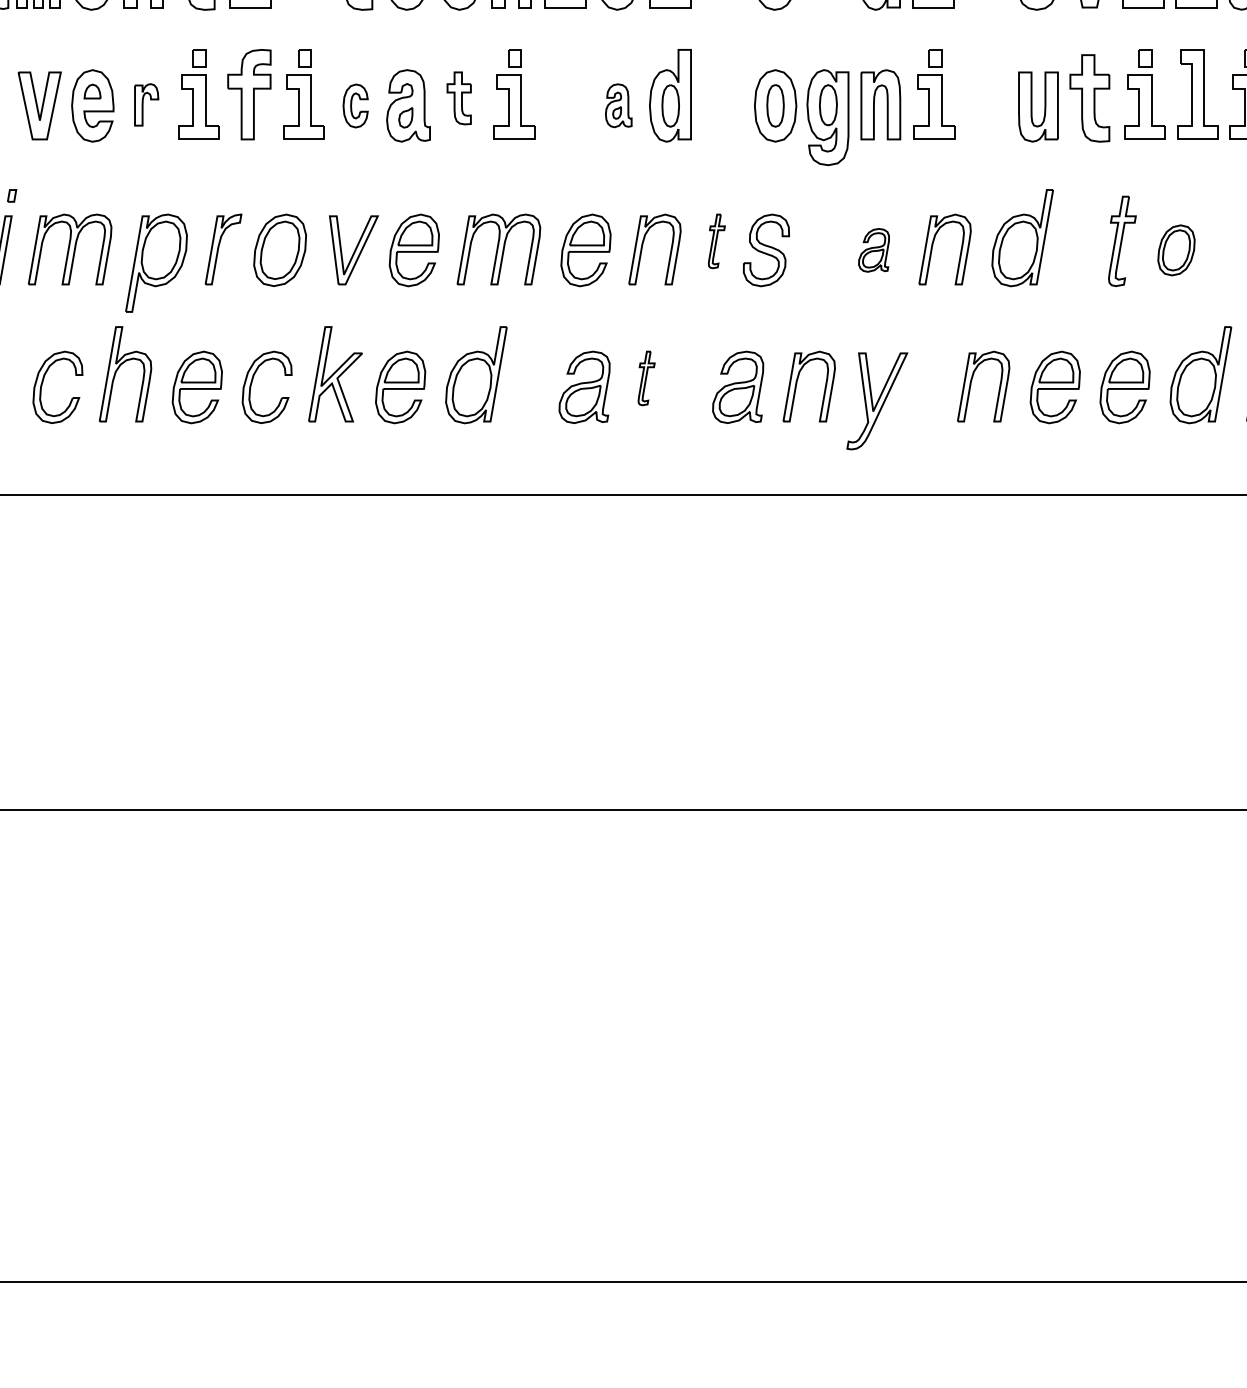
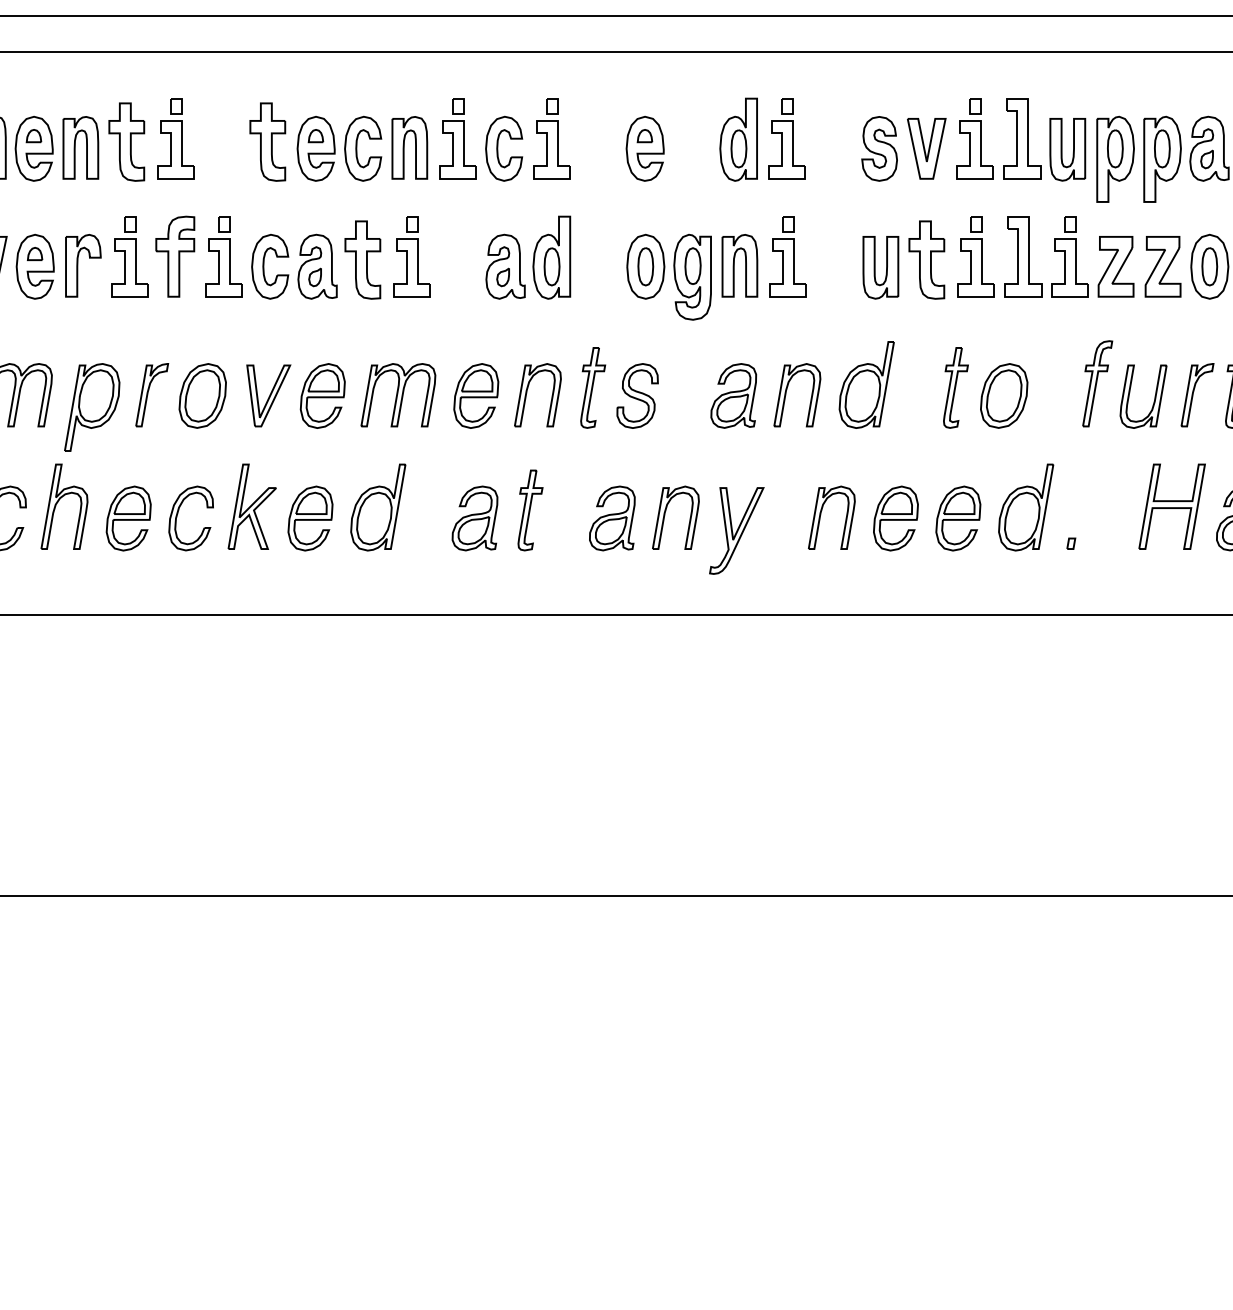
part: (458, 97) -> (362, 259), size x1.67
part: (146, 104) -> (83, 265), size x1.67
part: (355, 105) -> (270, 266), size x1.67
part: (618, 105) -> (505, 266), size x1.67
part: (717, 240) -> (593, 387), size x1.67
part: (873, 249) -> (733, 395), size x1.67
part: (1176, 249) -> (1004, 395), size x1.43
part: (646, 378) -> (530, 510), size x1.67

